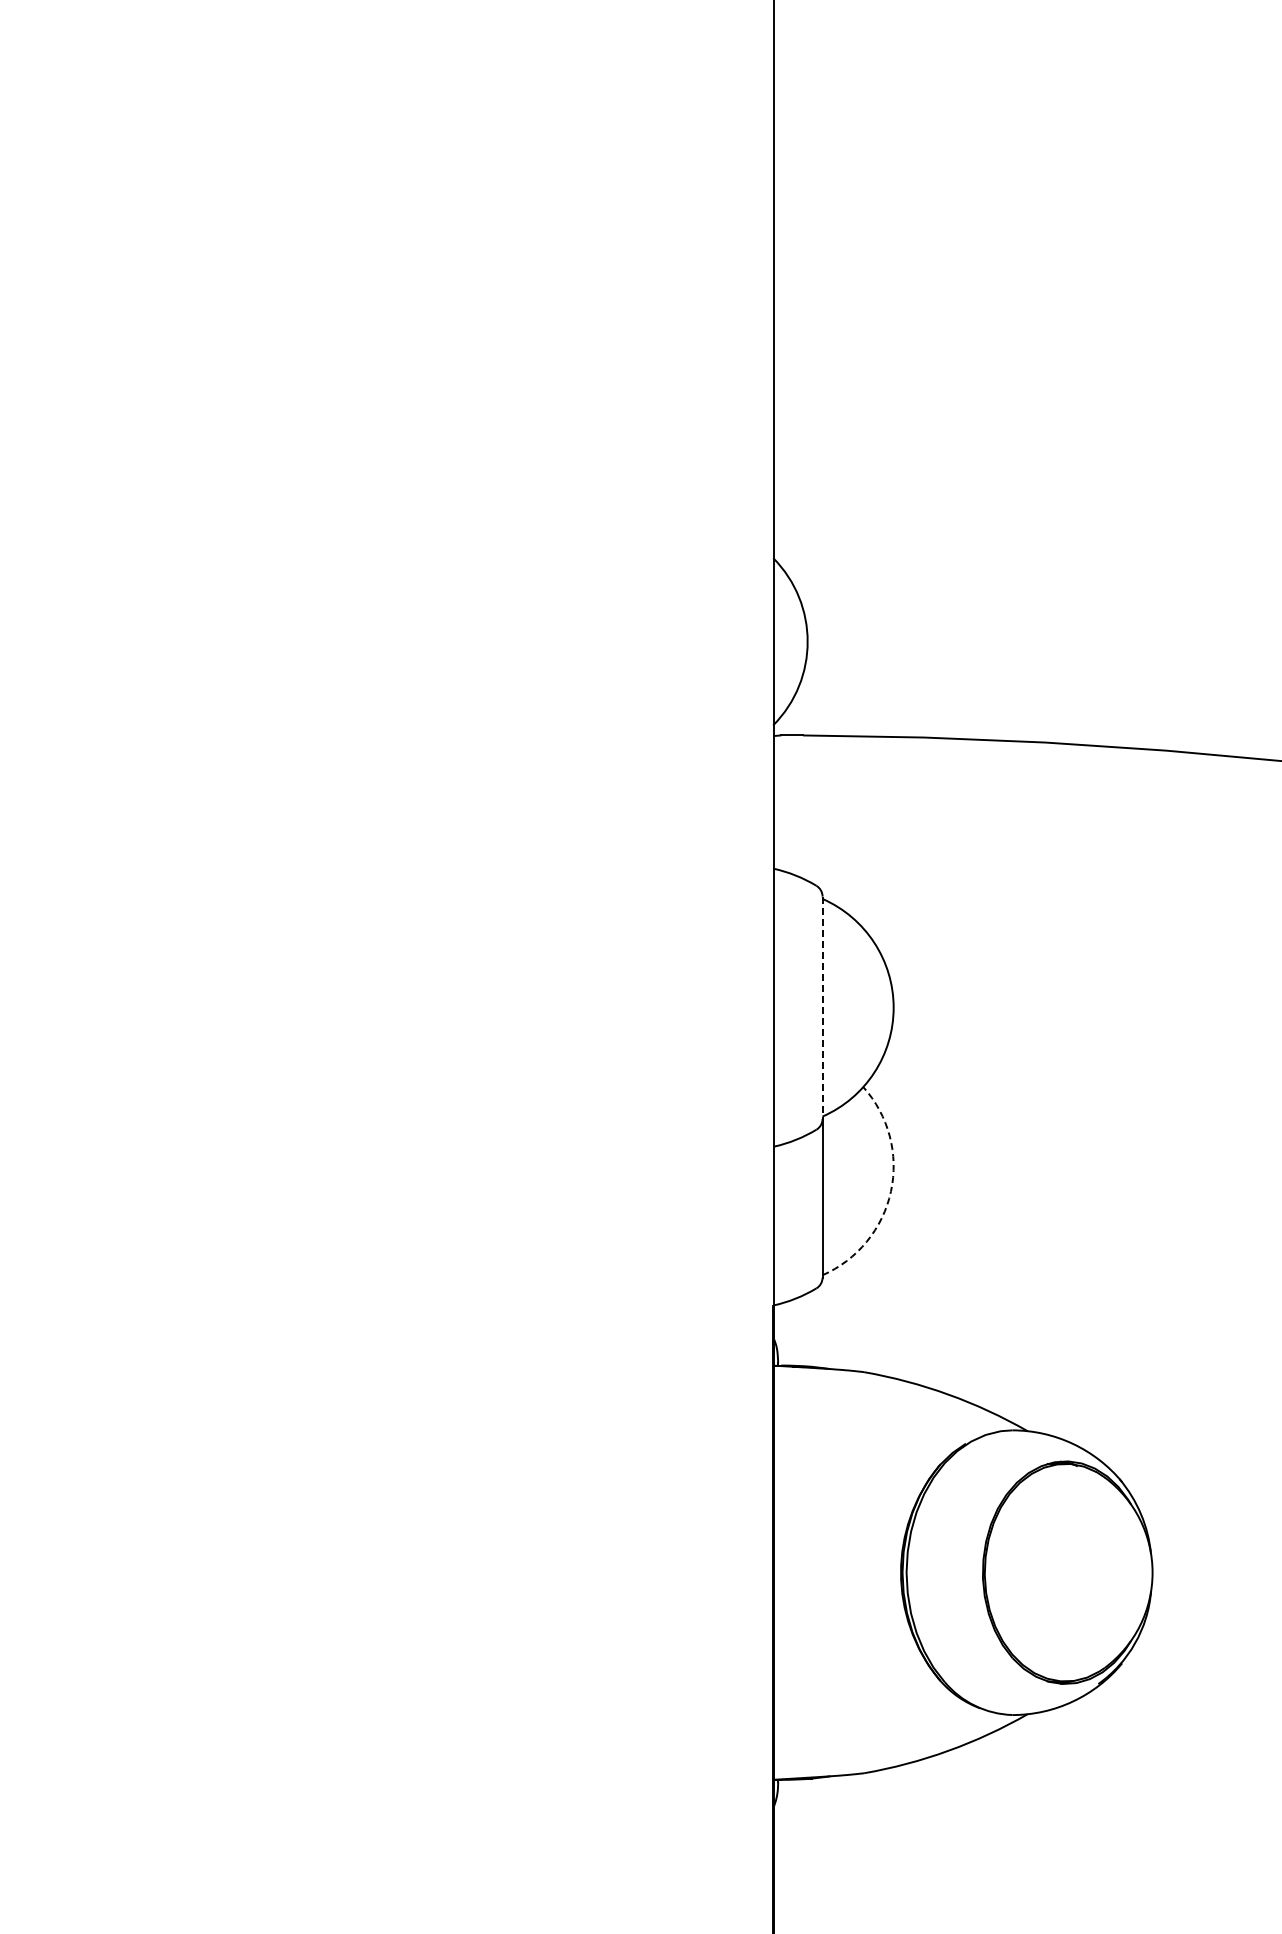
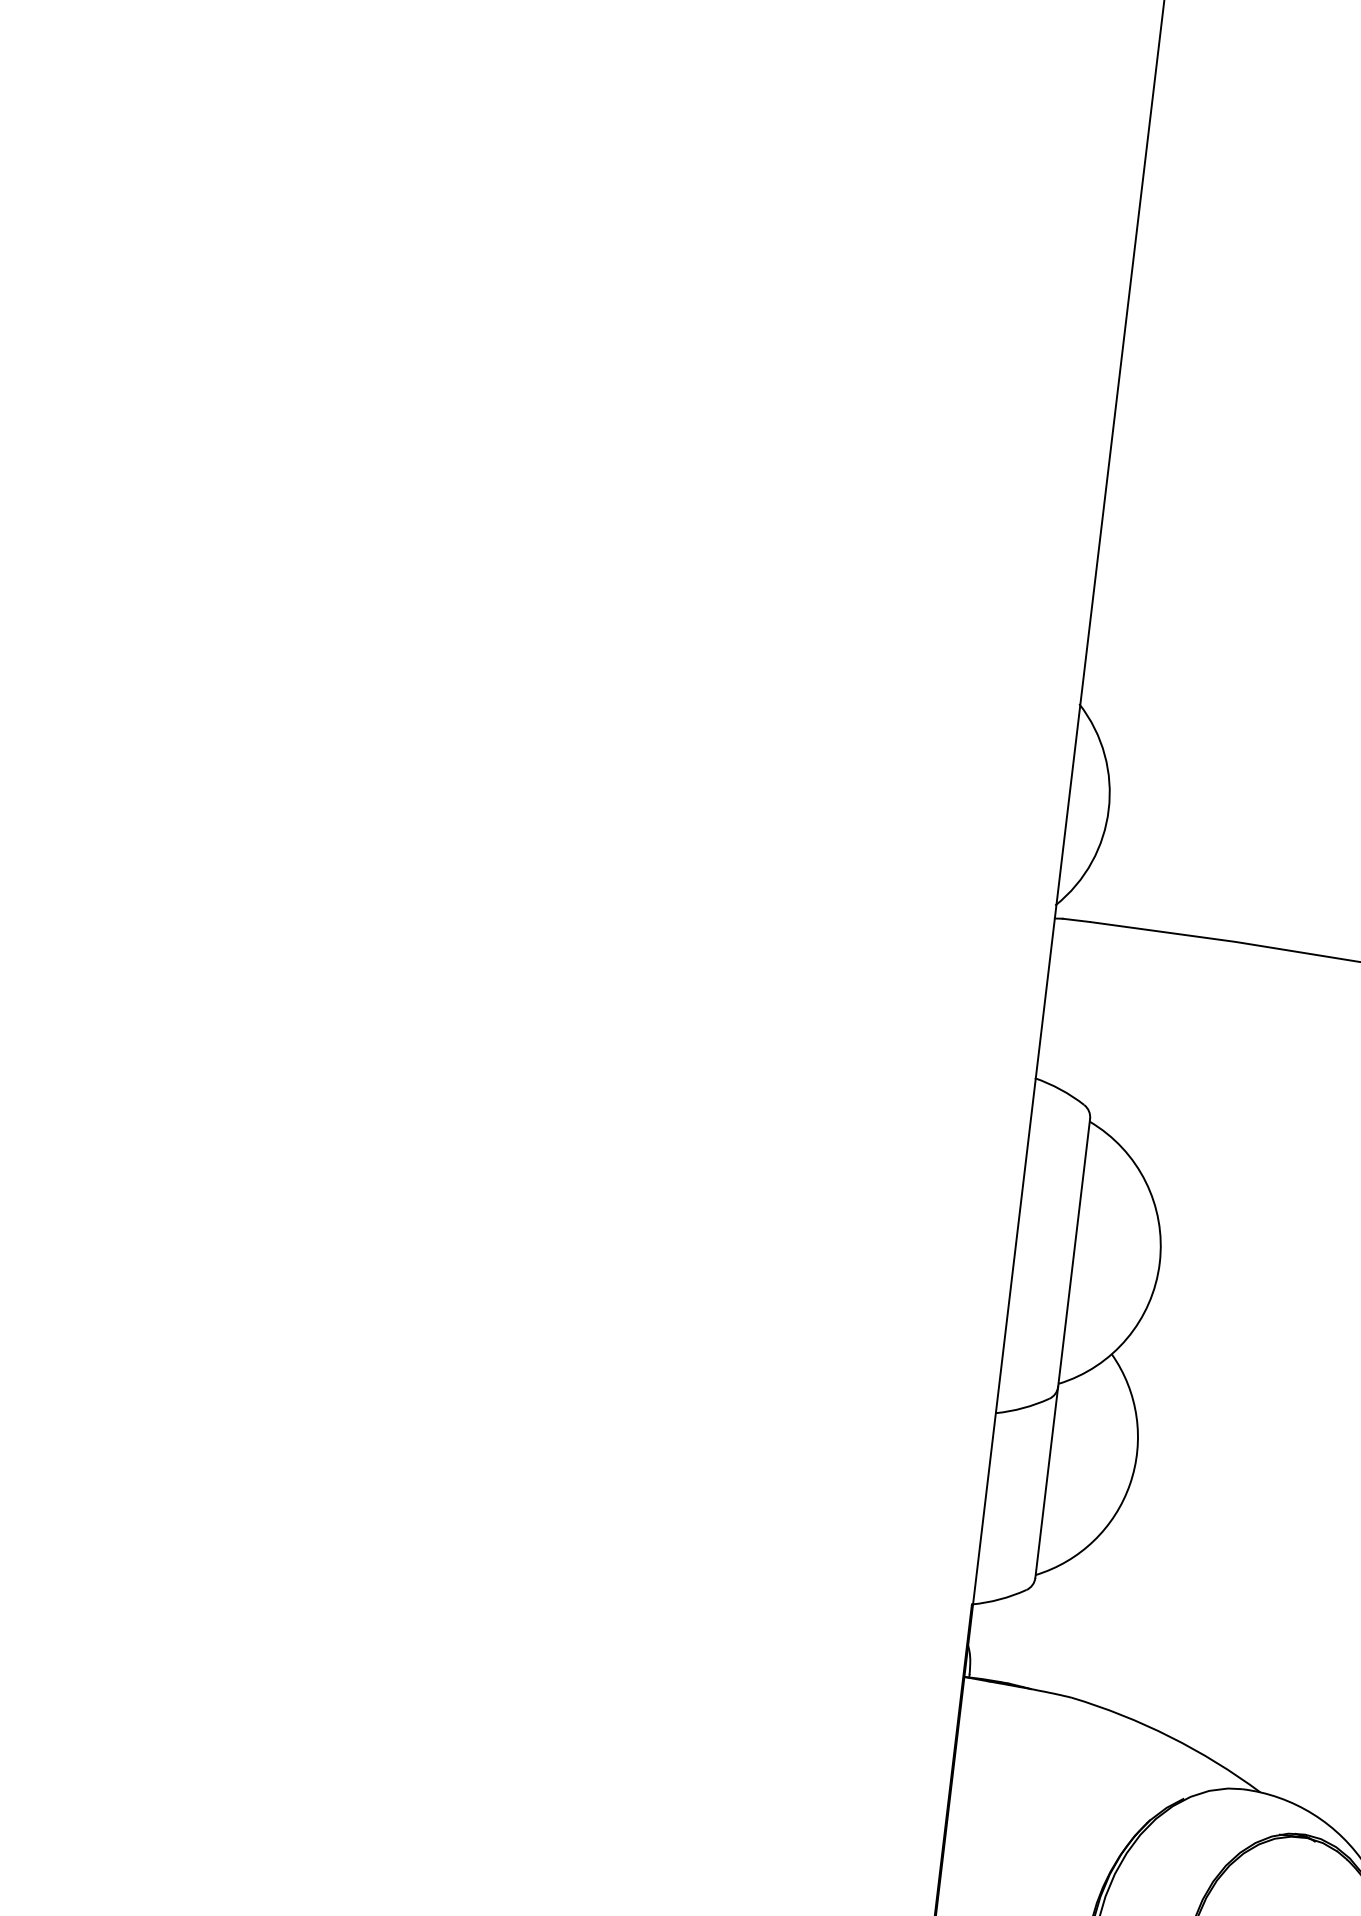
line: (822, 1008) -> (1073, 1253), dashed -> solid
arc: (890, 1191) -> (1129, 1483), dashed -> solid

